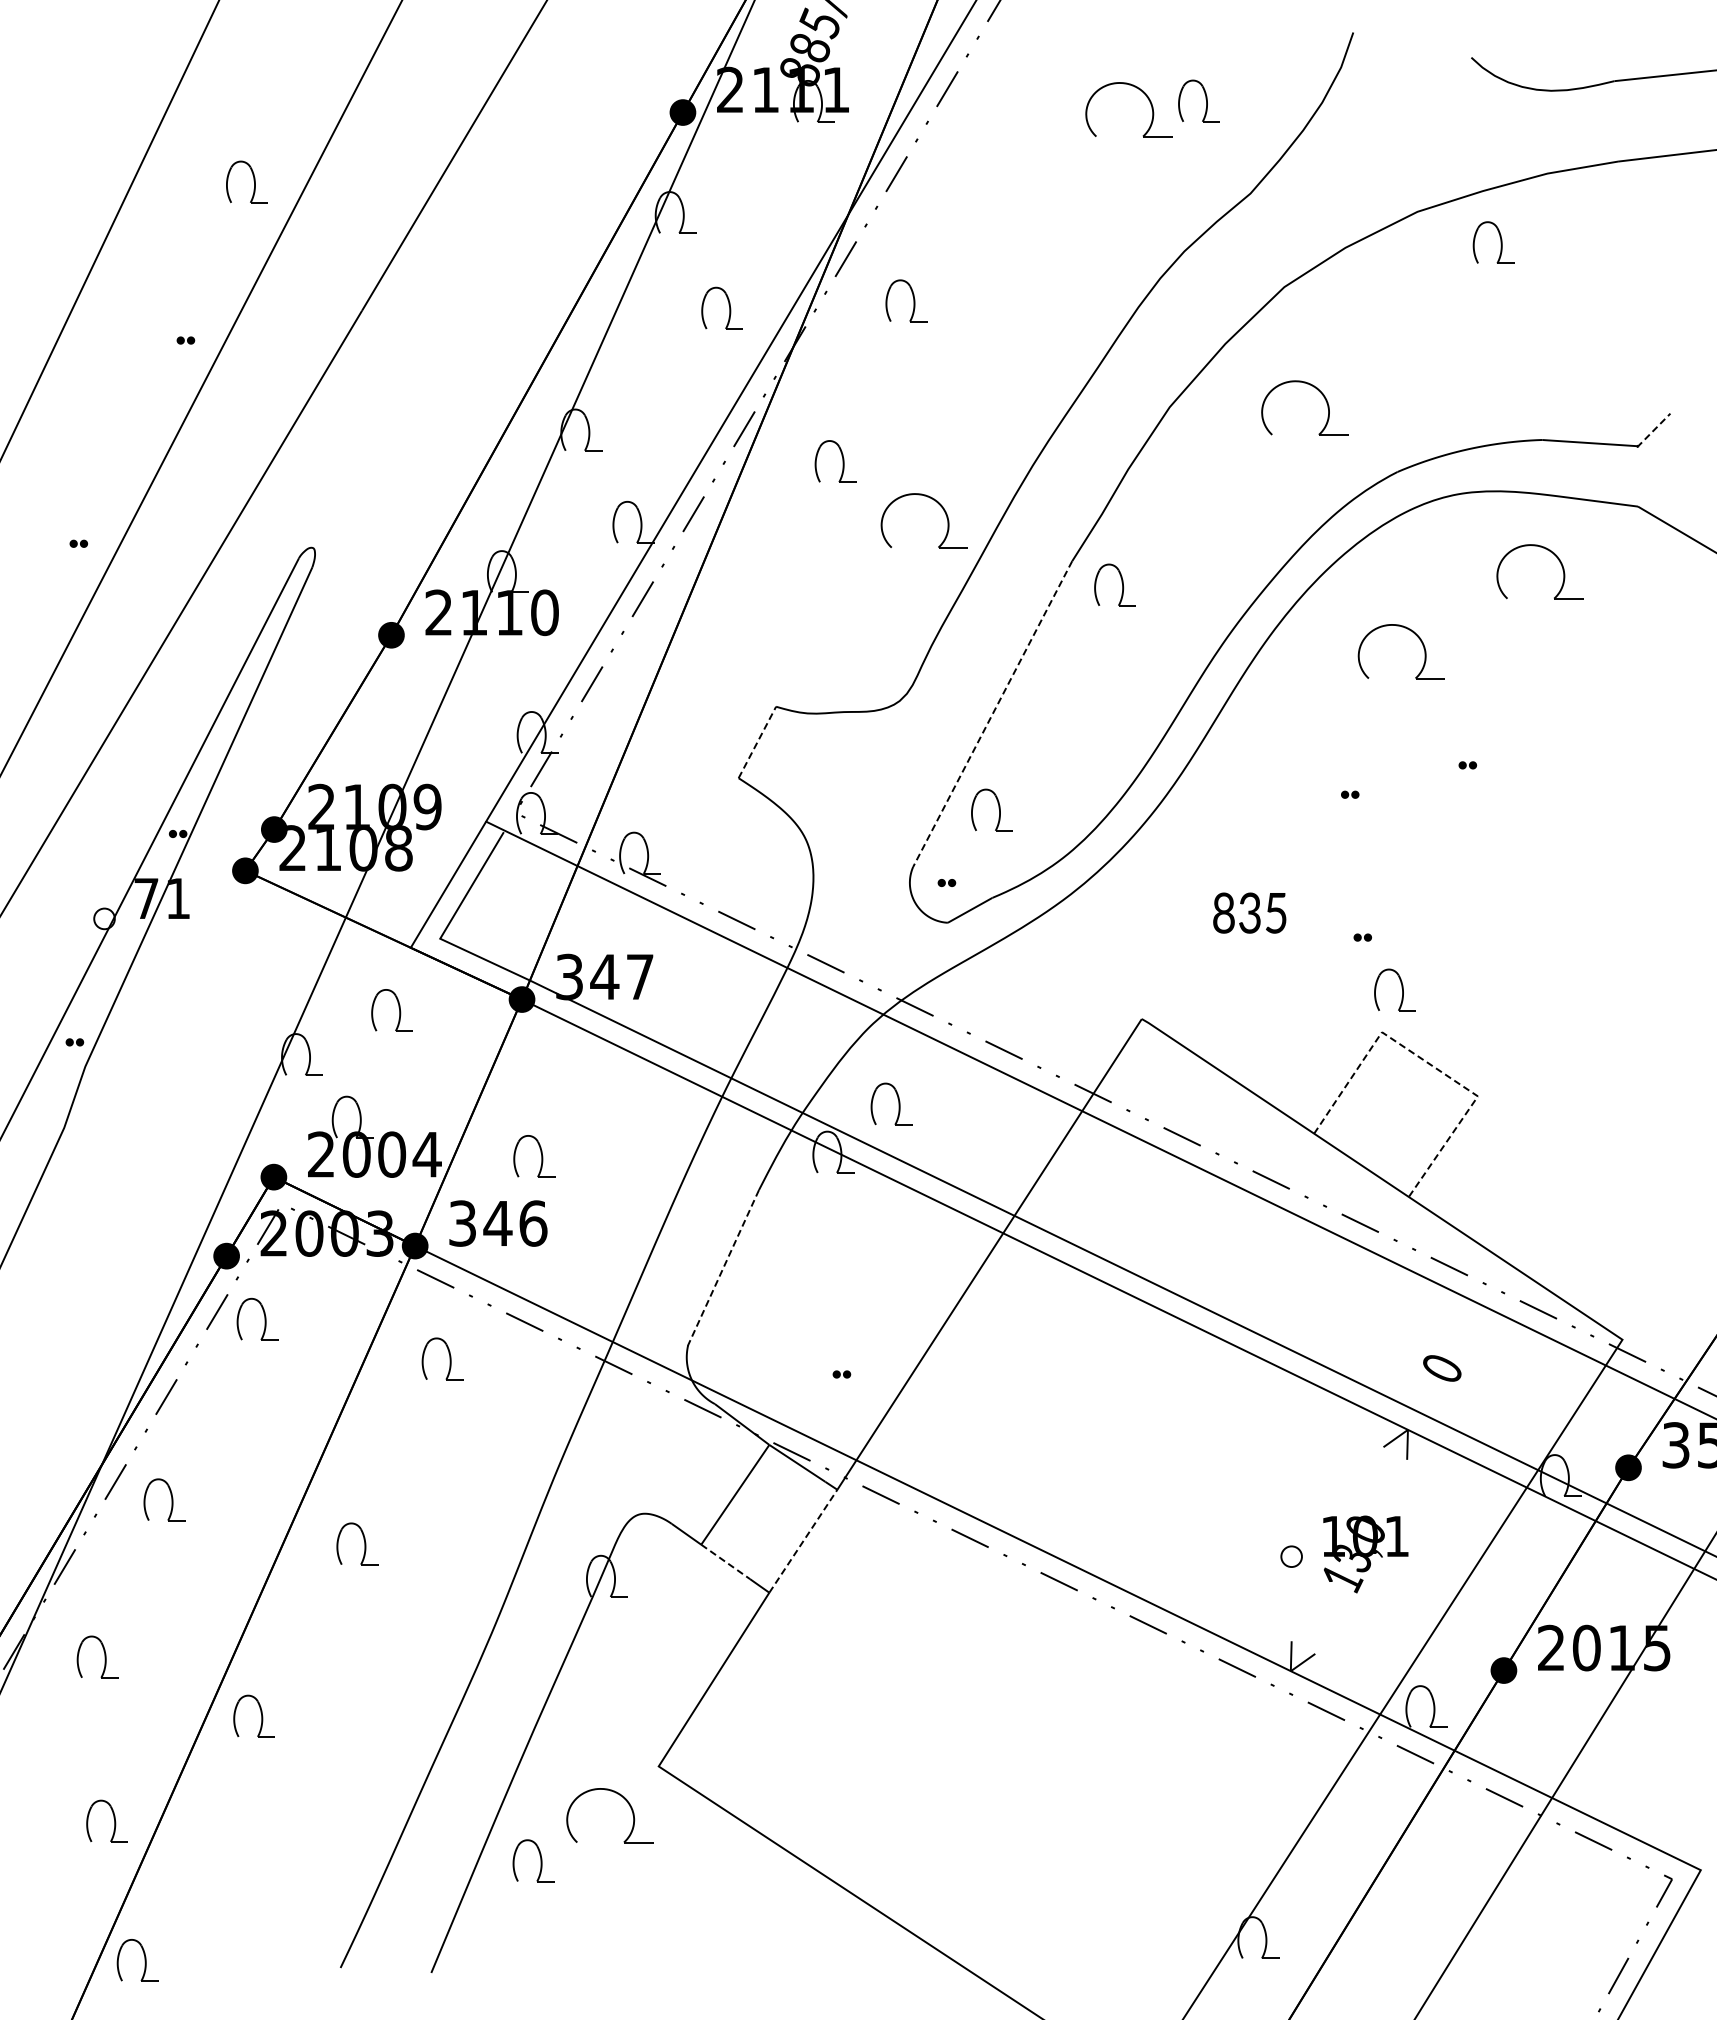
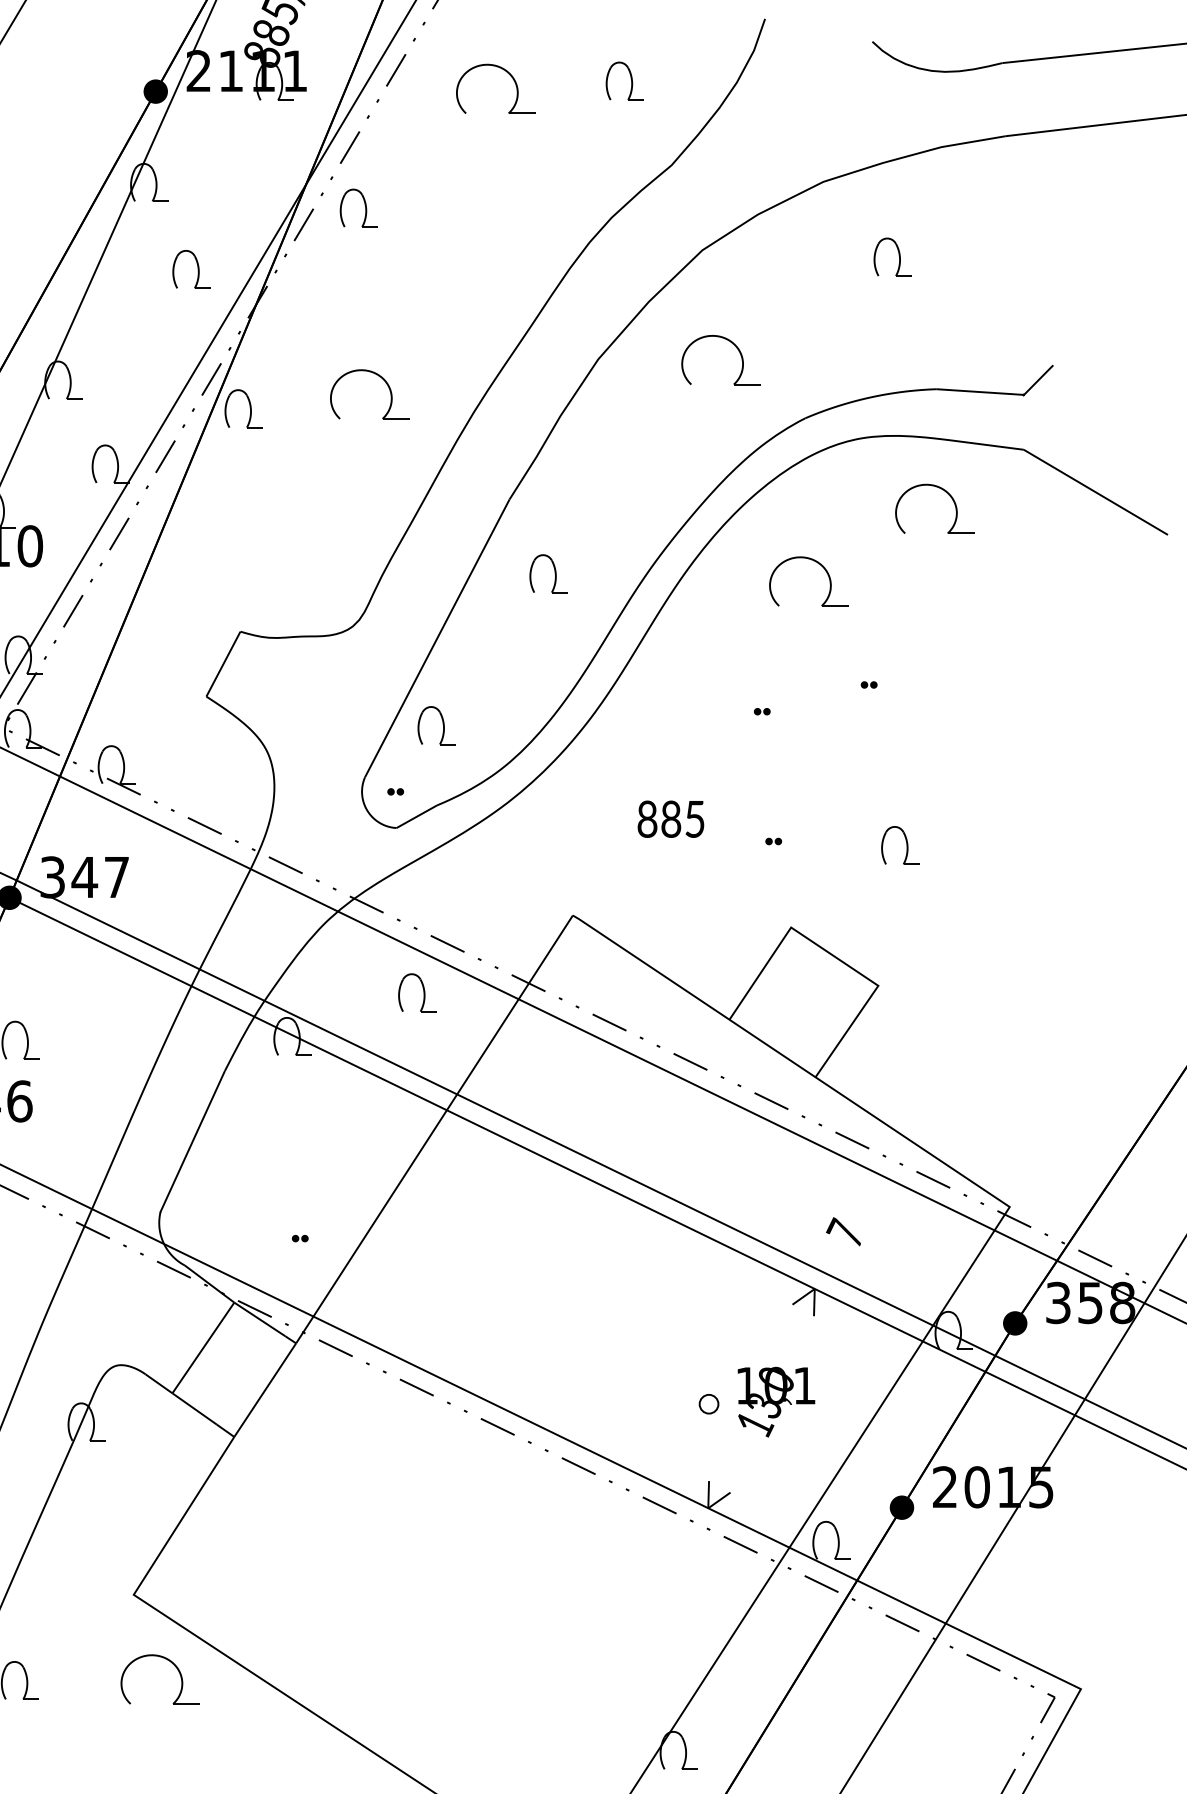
part: (1146, 97) -> (511, 77), moved
part: (1500, 242) -> (898, 256), moved
part: (913, 300) -> (365, 207), moved
line: (1653, 430) -> (1037, 380), dashed -> solid
part: (842, 461) -> (249, 408), moved
part: (938, 504) -> (382, 379), moved
part: (1121, 582) -> (554, 571), moved
line: (992, 714) -> (437, 638), dashed -> solid
line: (757, 742) -> (223, 664), dashed -> solid
text: (1249, 913) -> (670, 819), 835 -> 885
part: (1401, 988) -> (906, 844), moved
line: (1429, 1064) -> (834, 956), dashed -> solid
part: (898, 1103) -> (423, 992), moved
line: (723, 1268) -> (192, 1142), dashed -> solid
text: (1440, 1366) -> (844, 1231), 0 -> 7
line: (803, 1541) -> (265, 1390), dashed -> solid
line: (725, 1561) -> (194, 1408), dashed -> solid
part: (627, 1803) -> (176, 1668), moved

